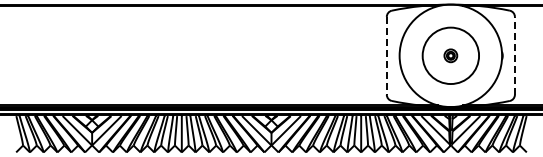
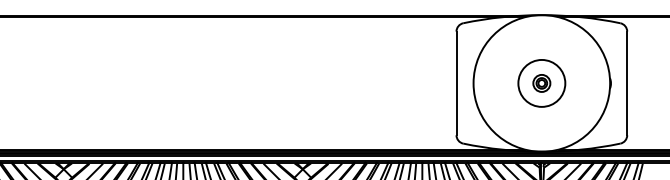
line: (386, 55) -> (456, 82), dashed -> solid
circle: (450, 55) -> (541, 82), size x0.62
line: (514, 55) -> (626, 82), dashed -> solid

